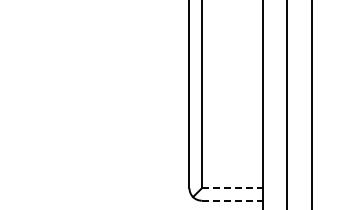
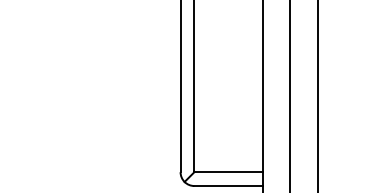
line: (232, 188) -> (228, 172), dashed -> solid
line: (232, 200) -> (228, 185), dashed -> solid

